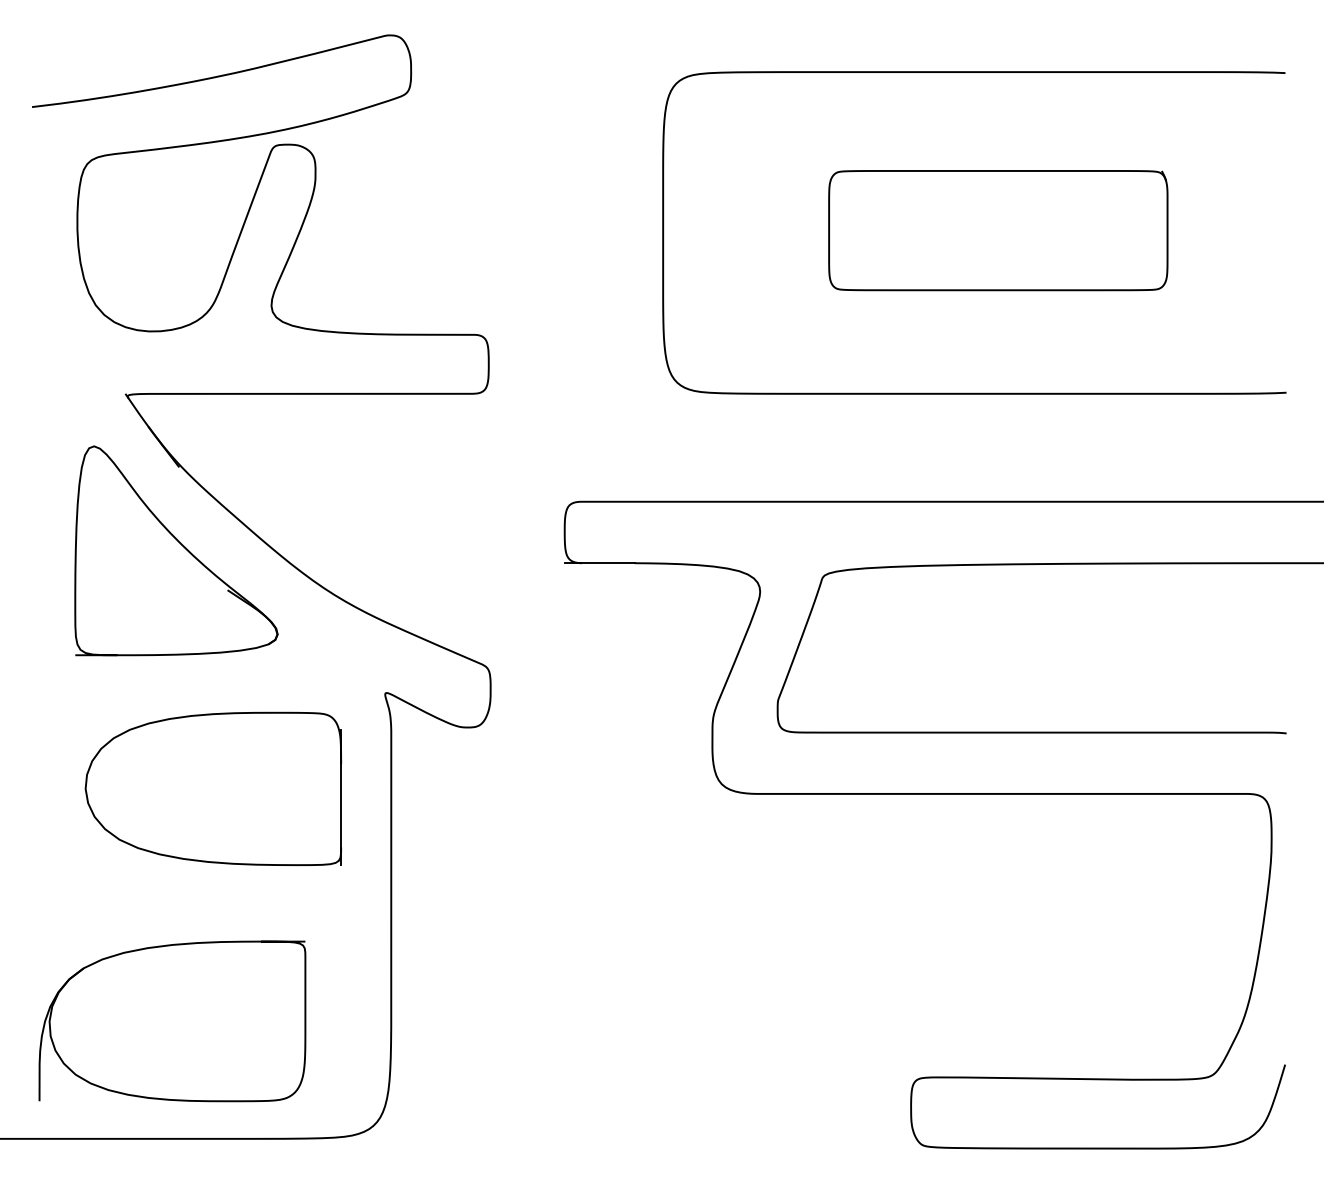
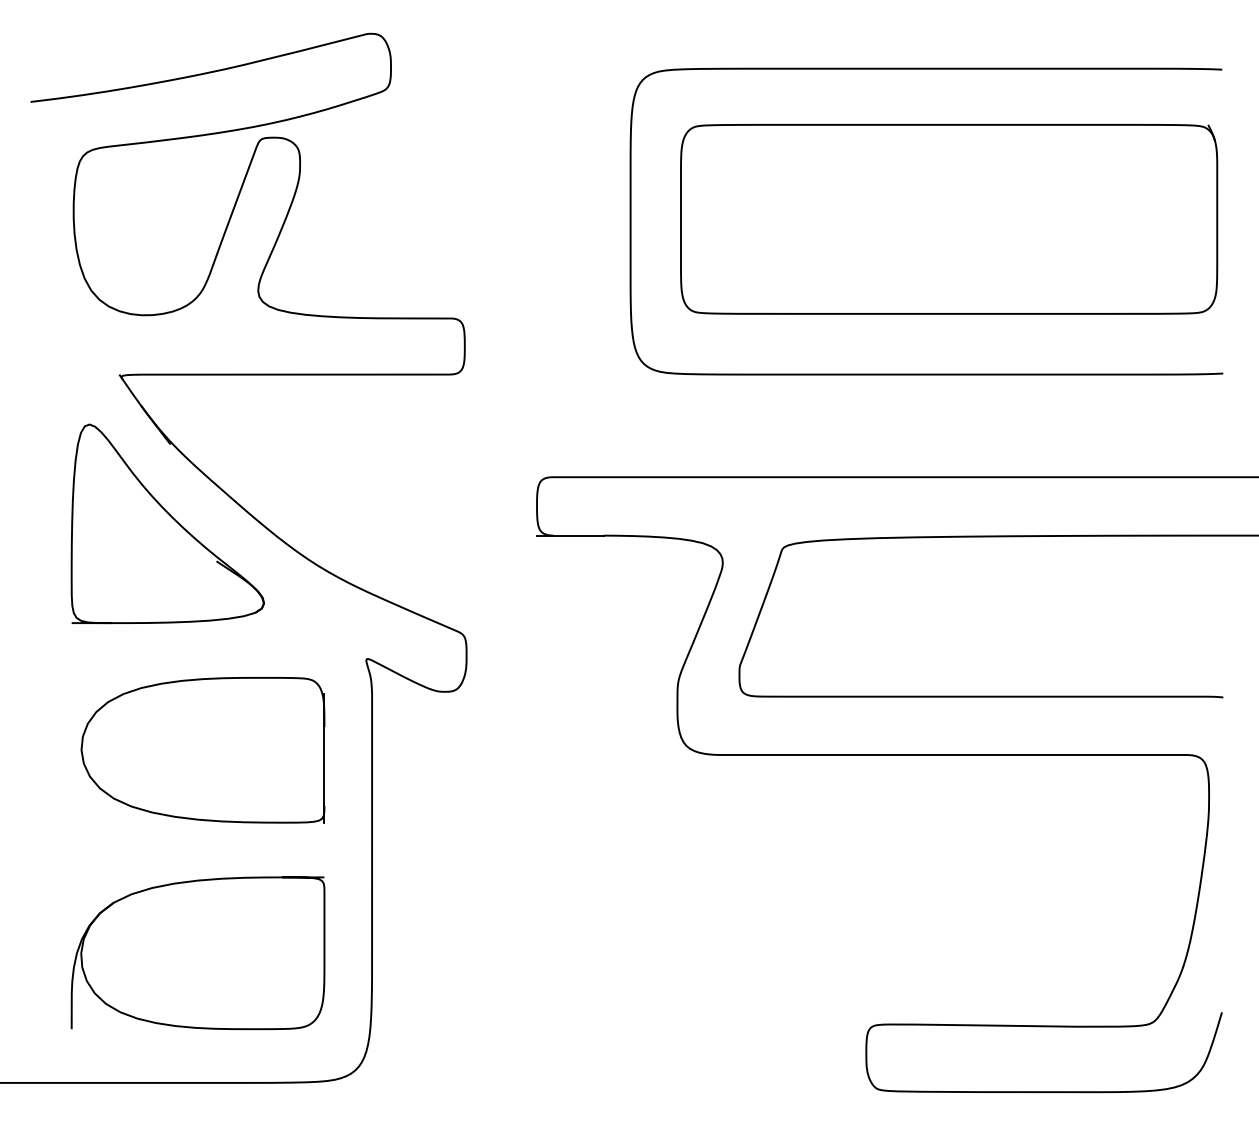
part: (998, 230) -> (949, 219), size x1.67
part: (171, 1021) -> (197, 953), moved

